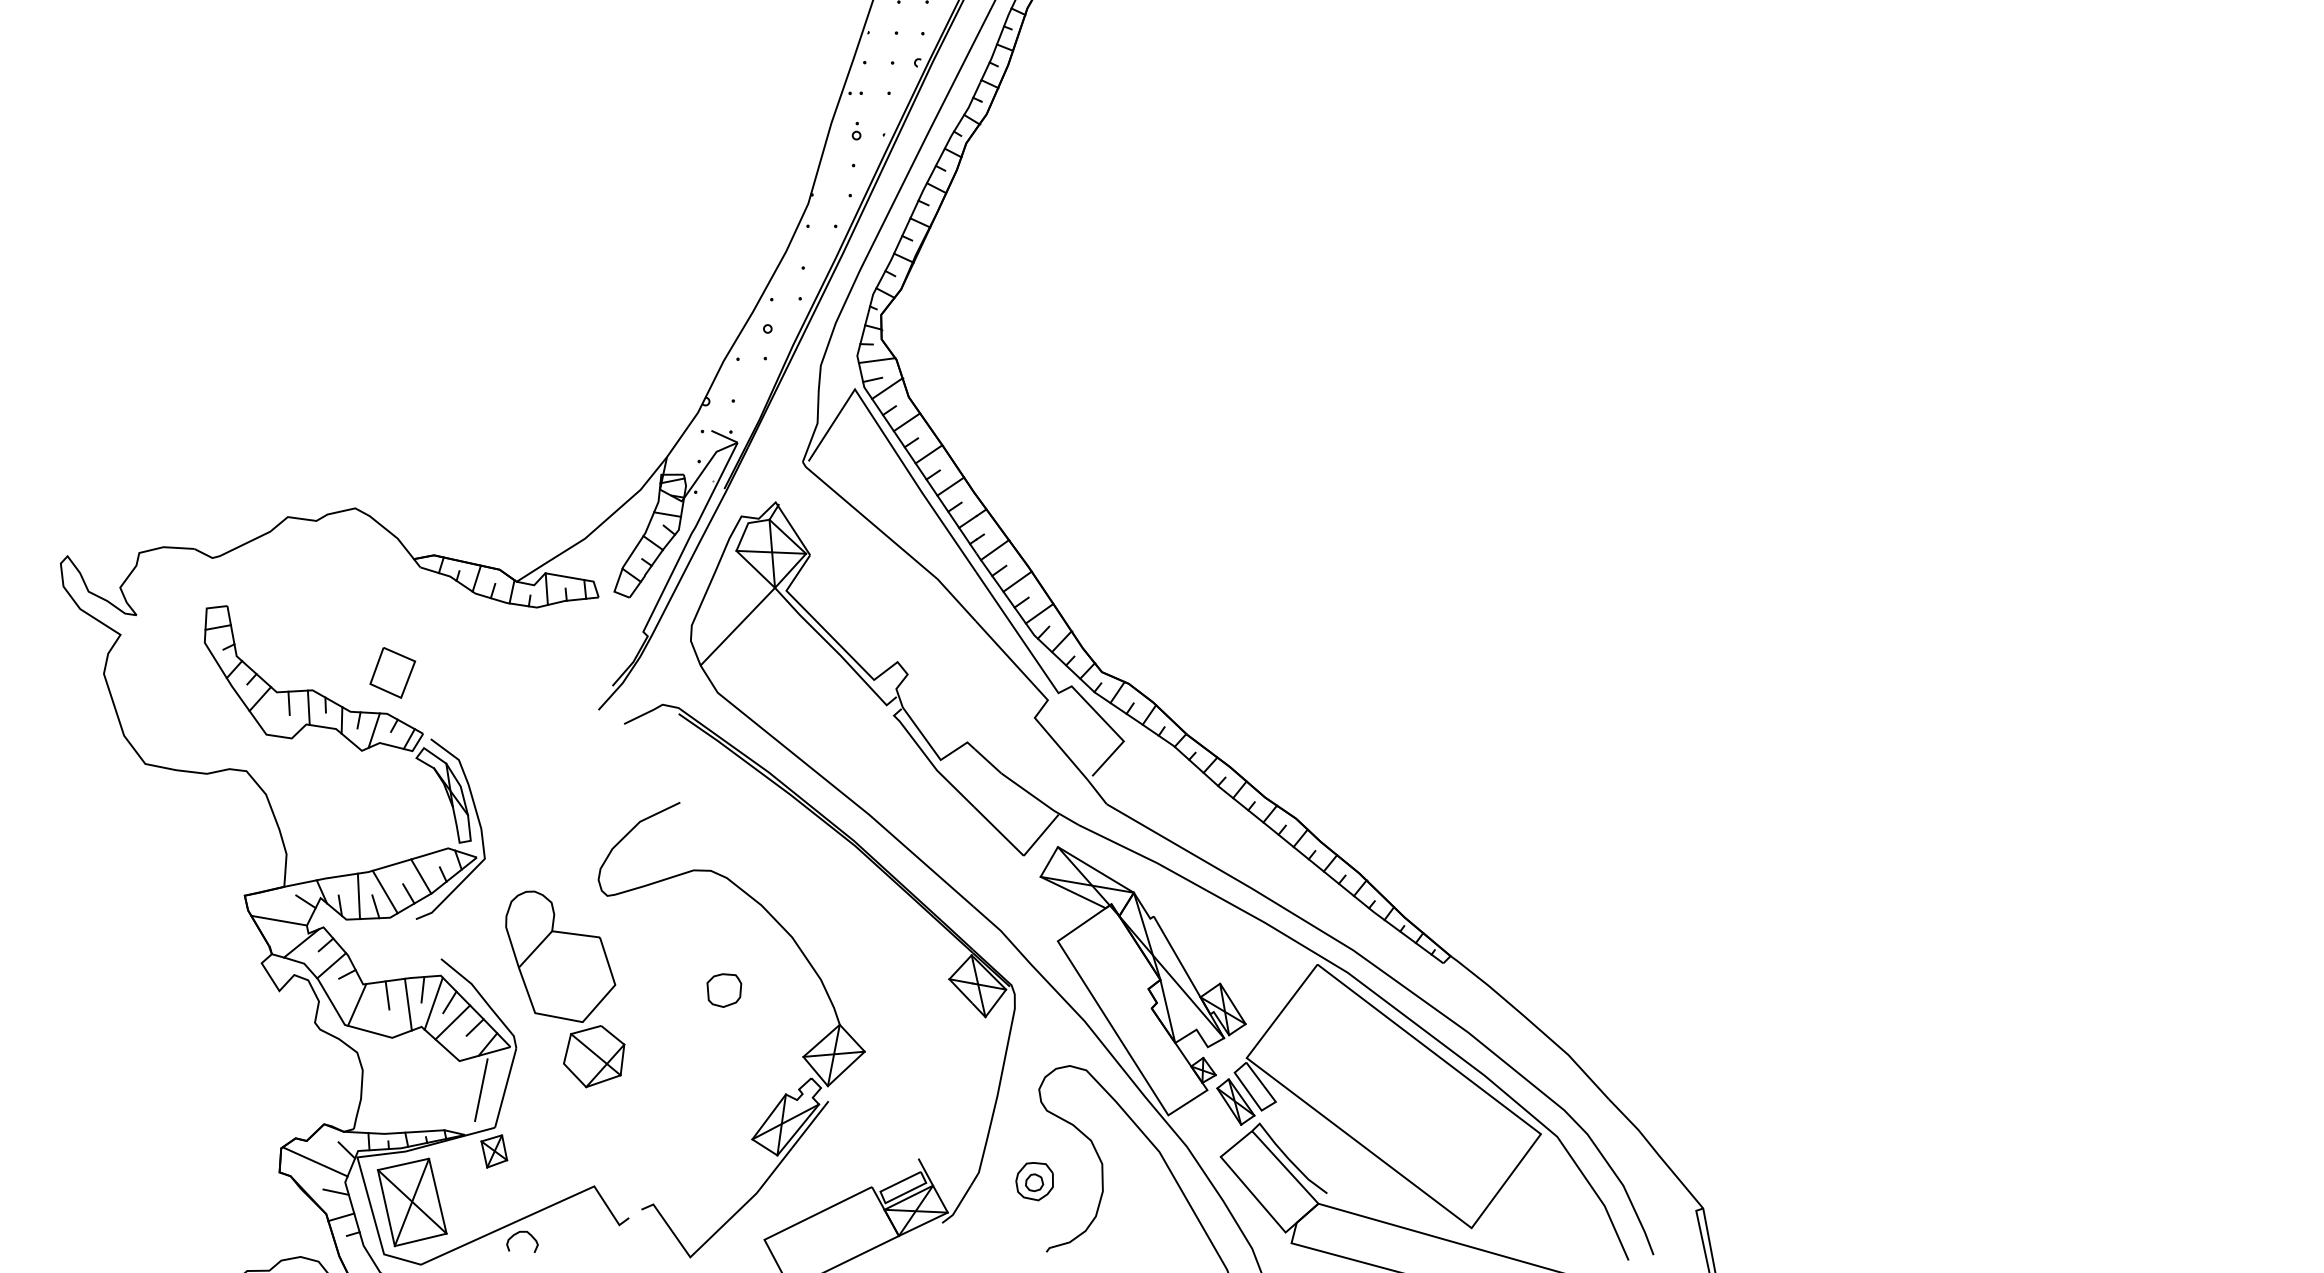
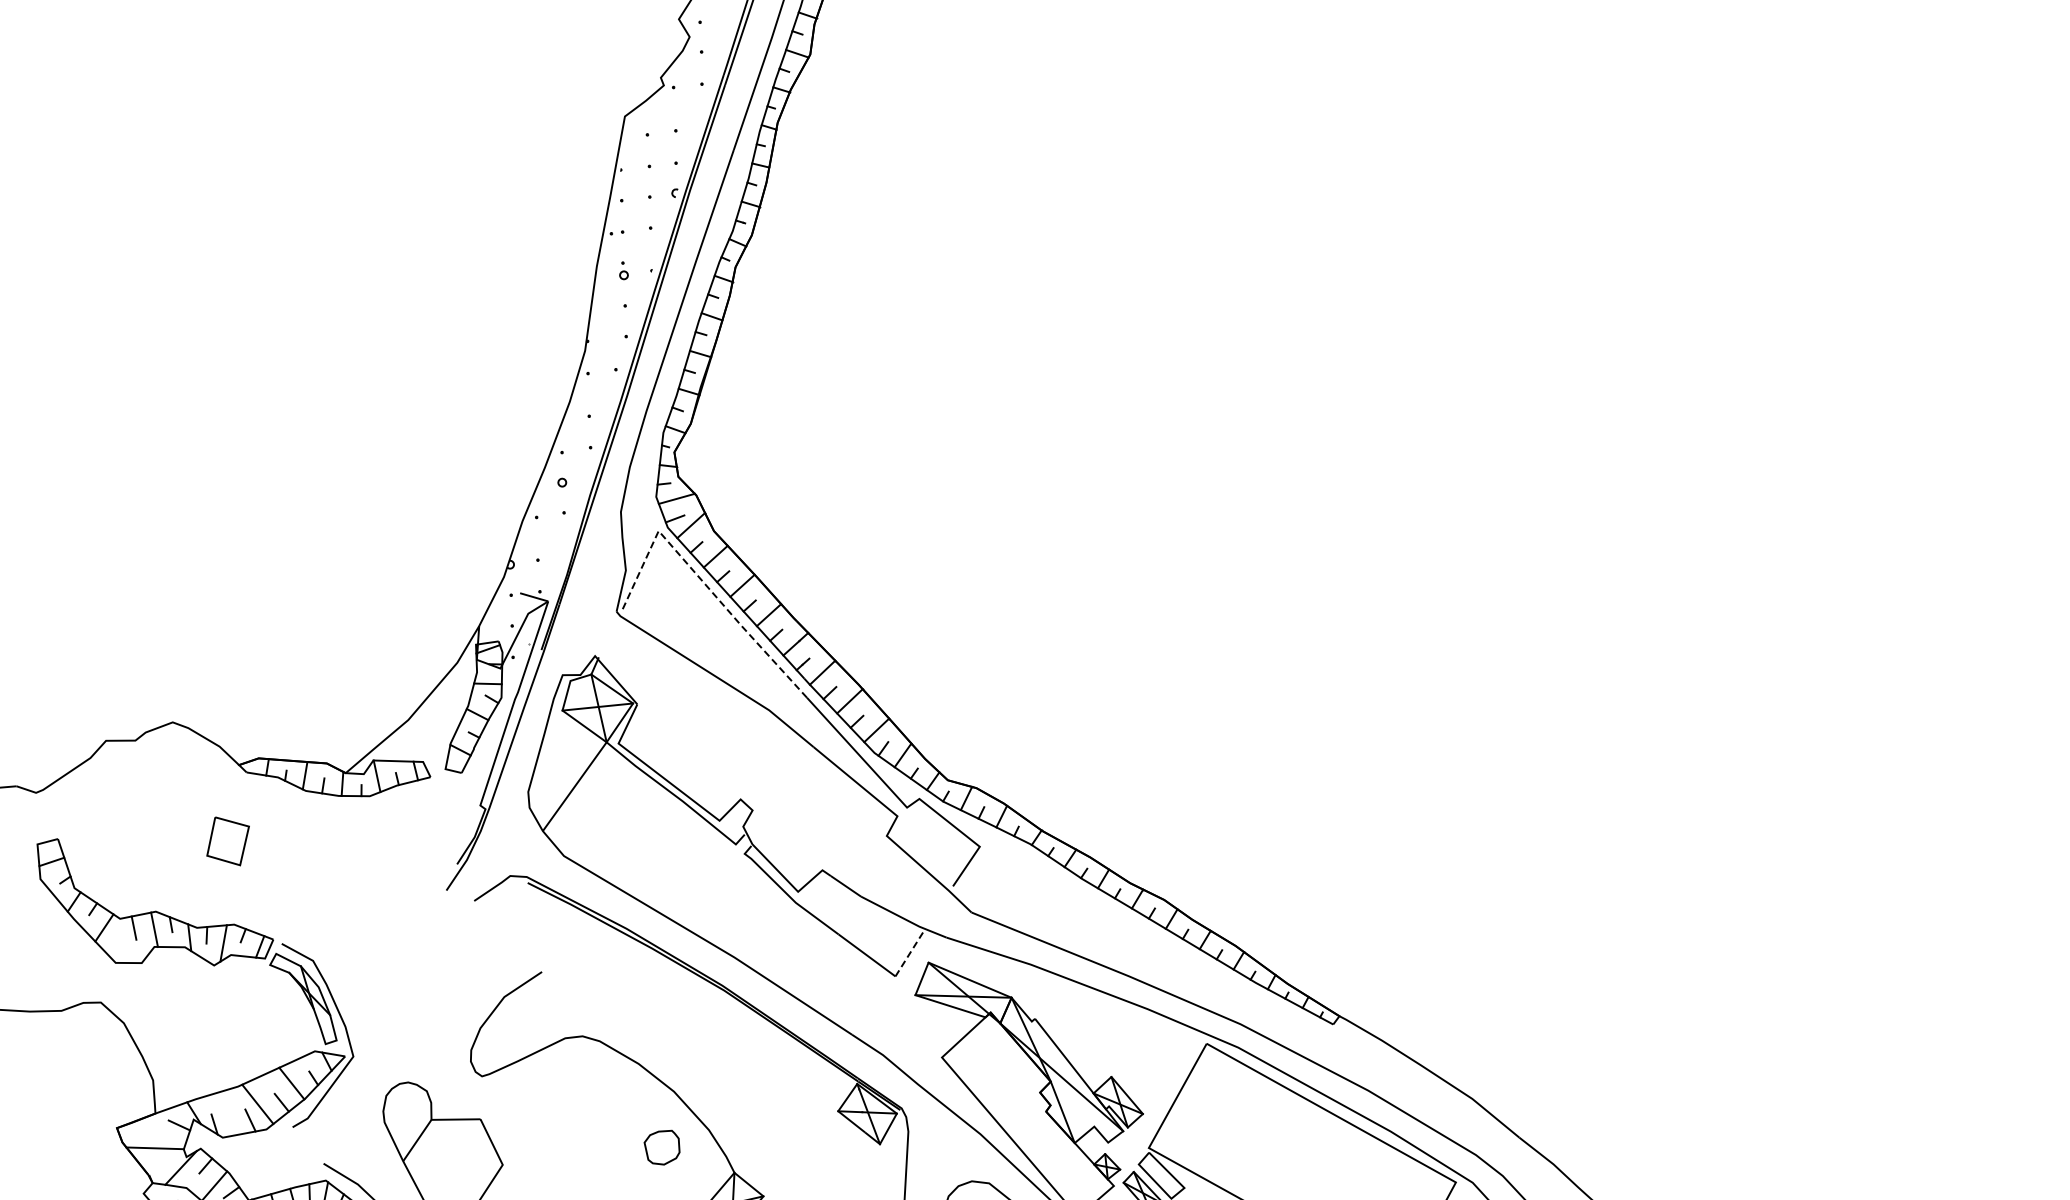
line: (891, 445) -> (703, 582), solid -> dashed
part: (392, 672) -> (227, 840), moved
line: (1041, 835) -> (910, 953), solid -> dashed
line: (358, 896) -> (231, 1112), removed
part: (724, 990) -> (662, 1147), moved

